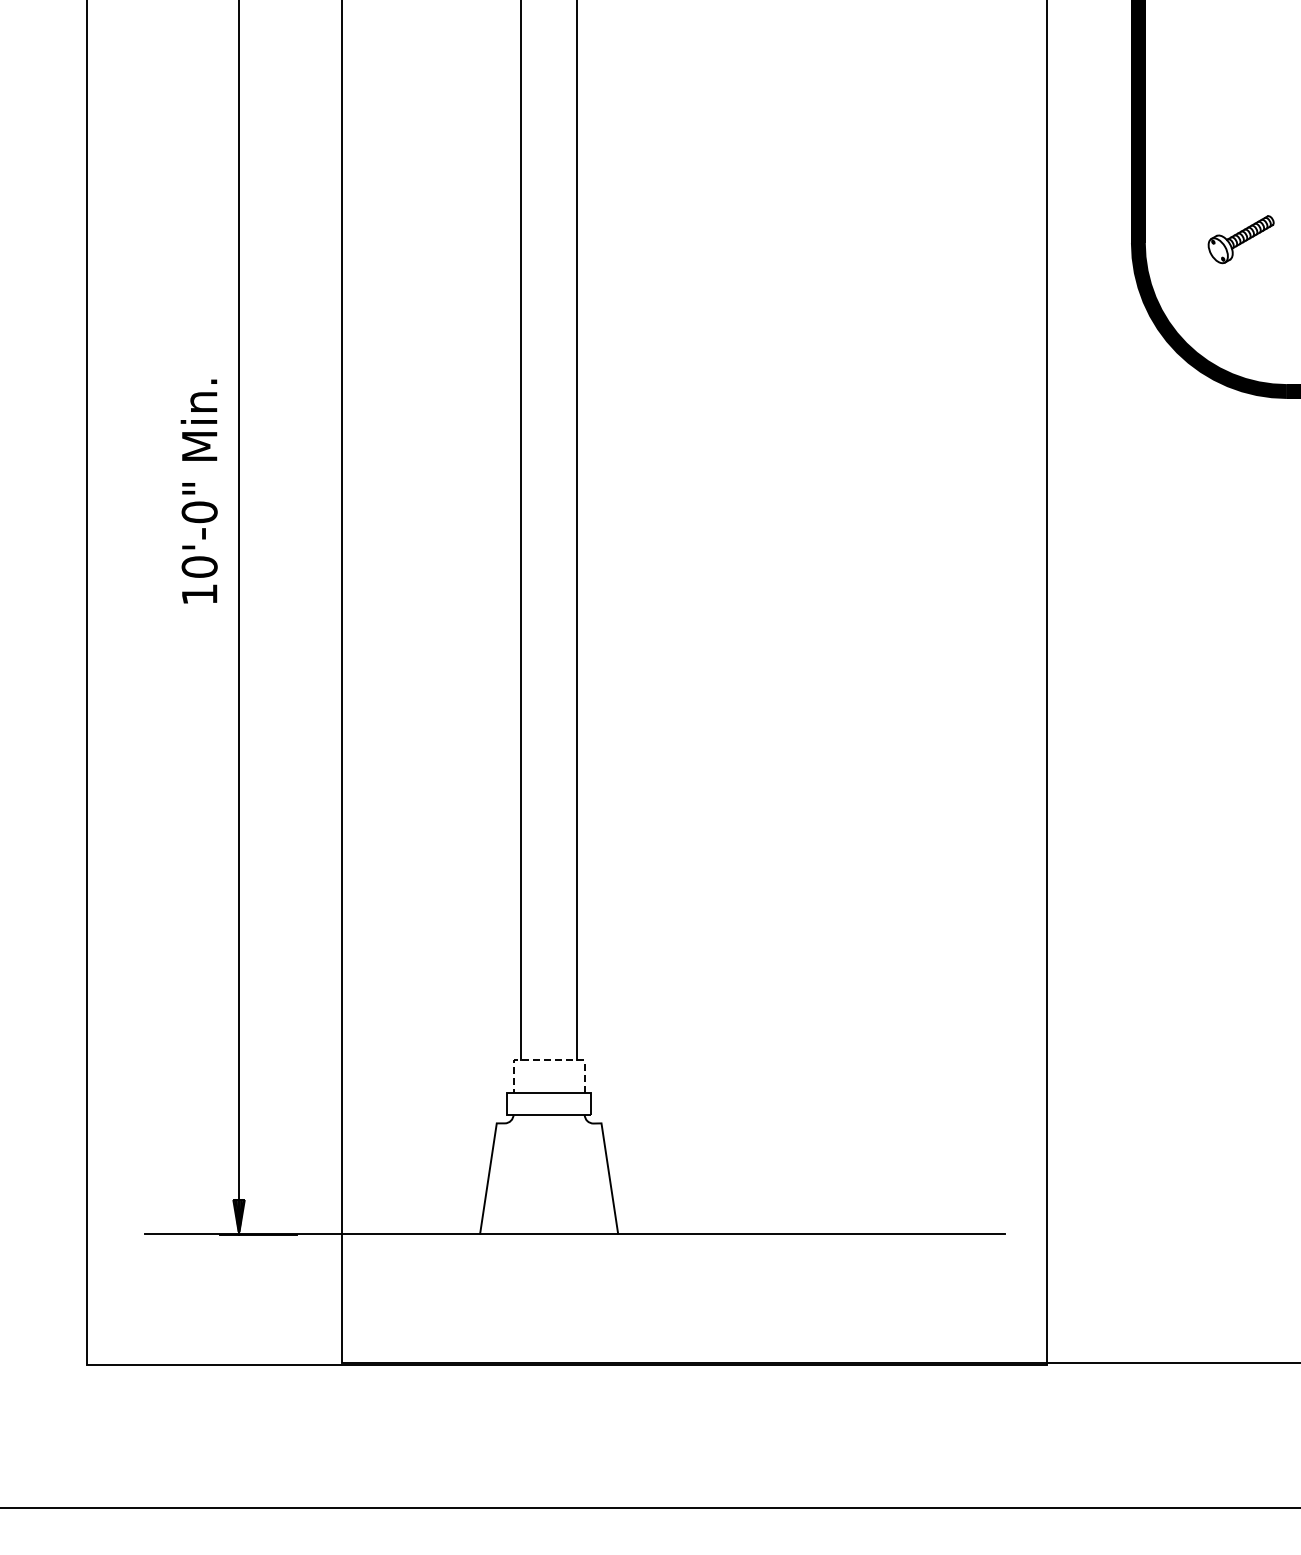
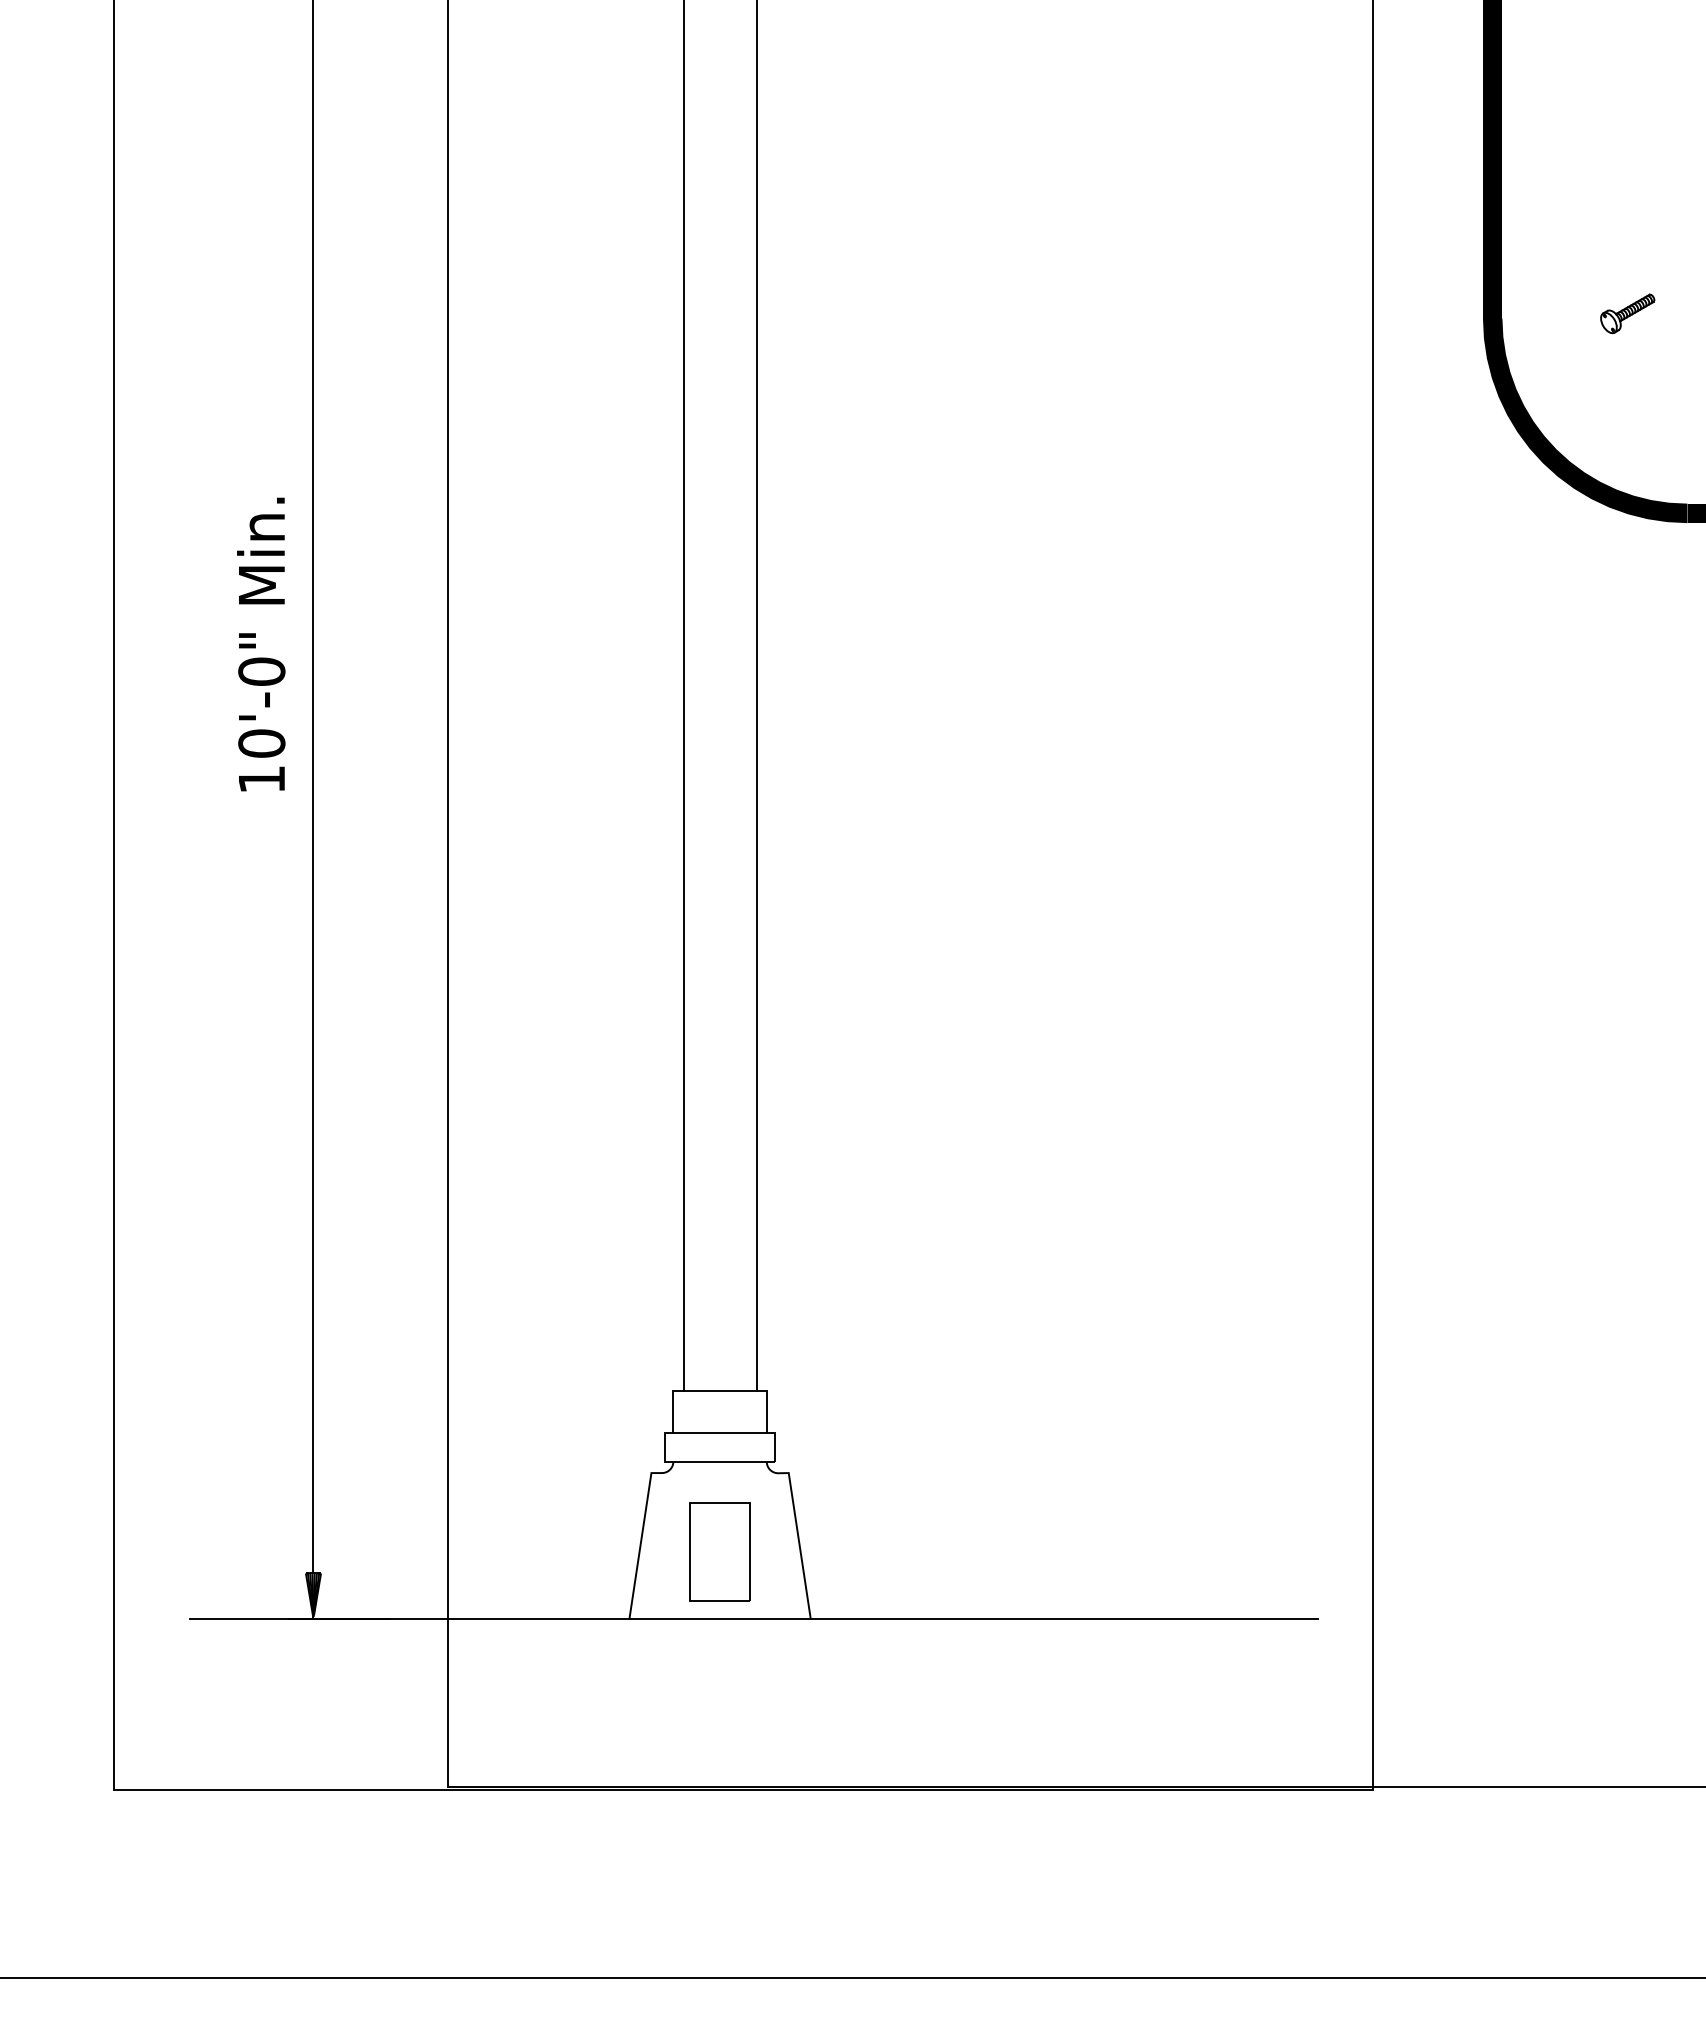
part: (1241, 238) -> (1627, 312), size x0.62
line: (549, 1060) -> (720, 1390), dashed -> solid
part: (548, 1183) -> (719, 1551), added

